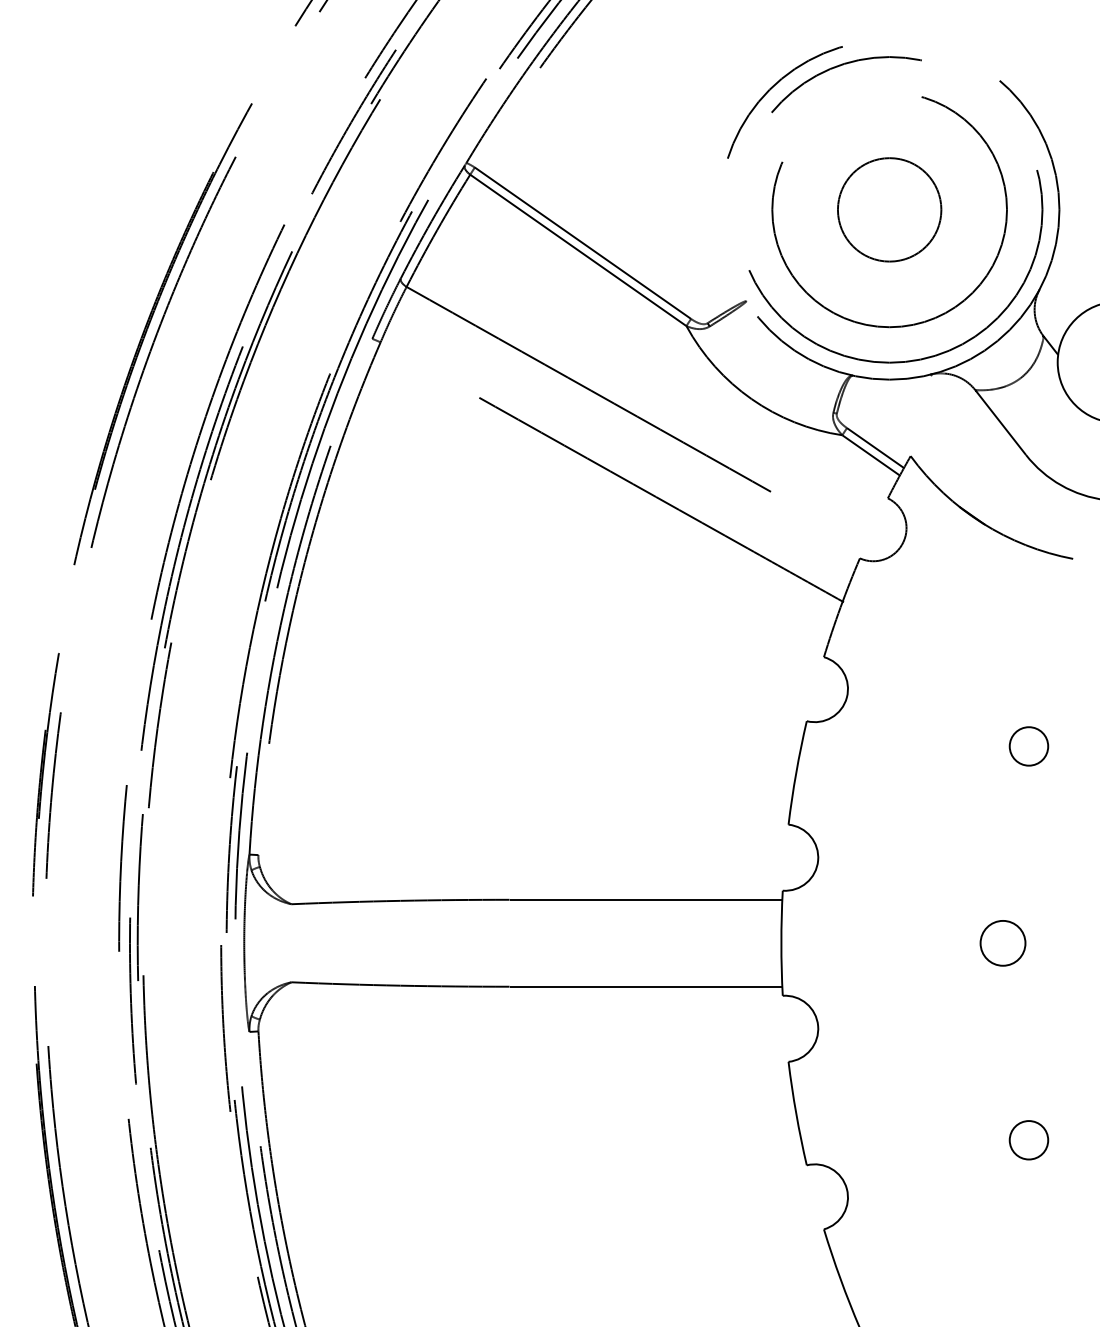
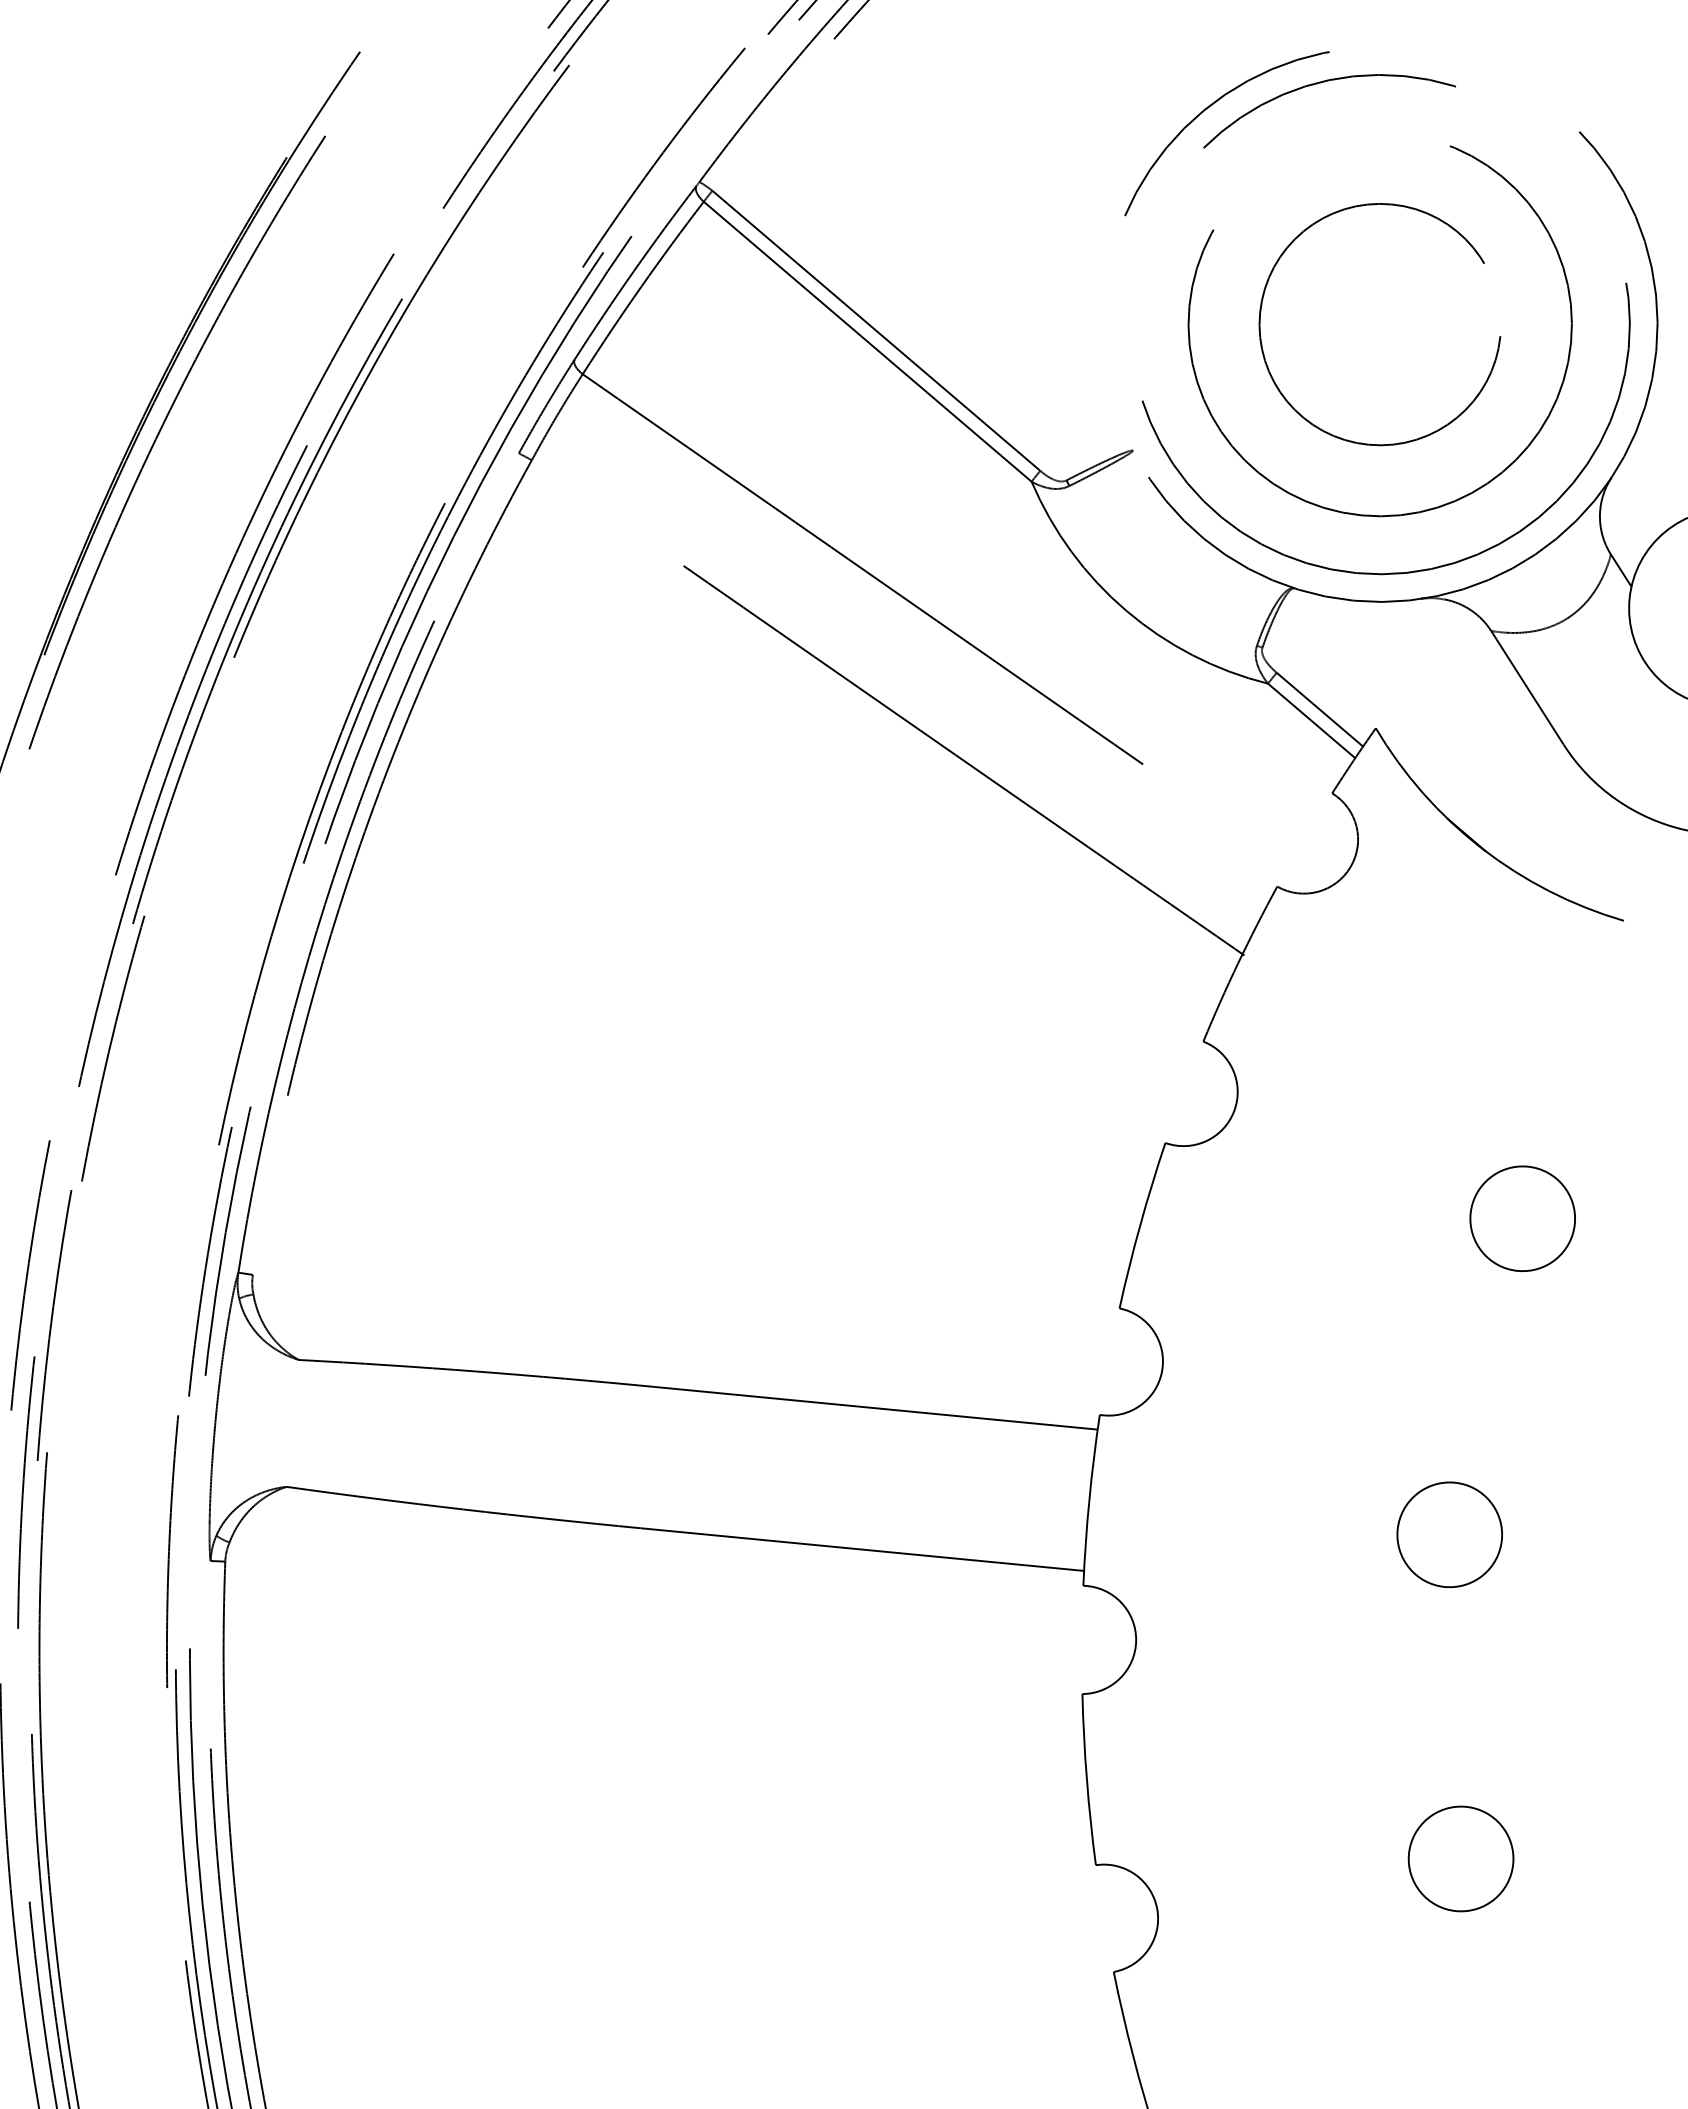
circle: (889, 209) -> (1380, 323), size x1.43
circle: (1028, 746) -> (1521, 1218), size x1.67
circle: (1002, 943) -> (1448, 1535), size x1.43
circle: (1028, 1140) -> (1460, 1859), size x1.67

